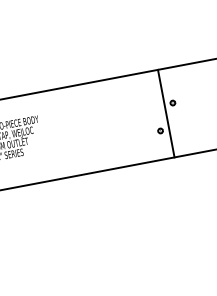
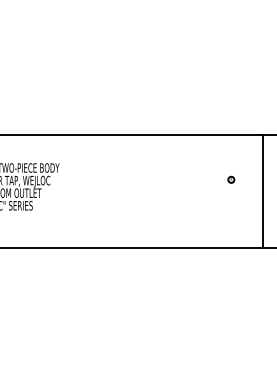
line: (166, 113) -> (262, 191), moved
part: (160, 130) -> (209, 211), removed

